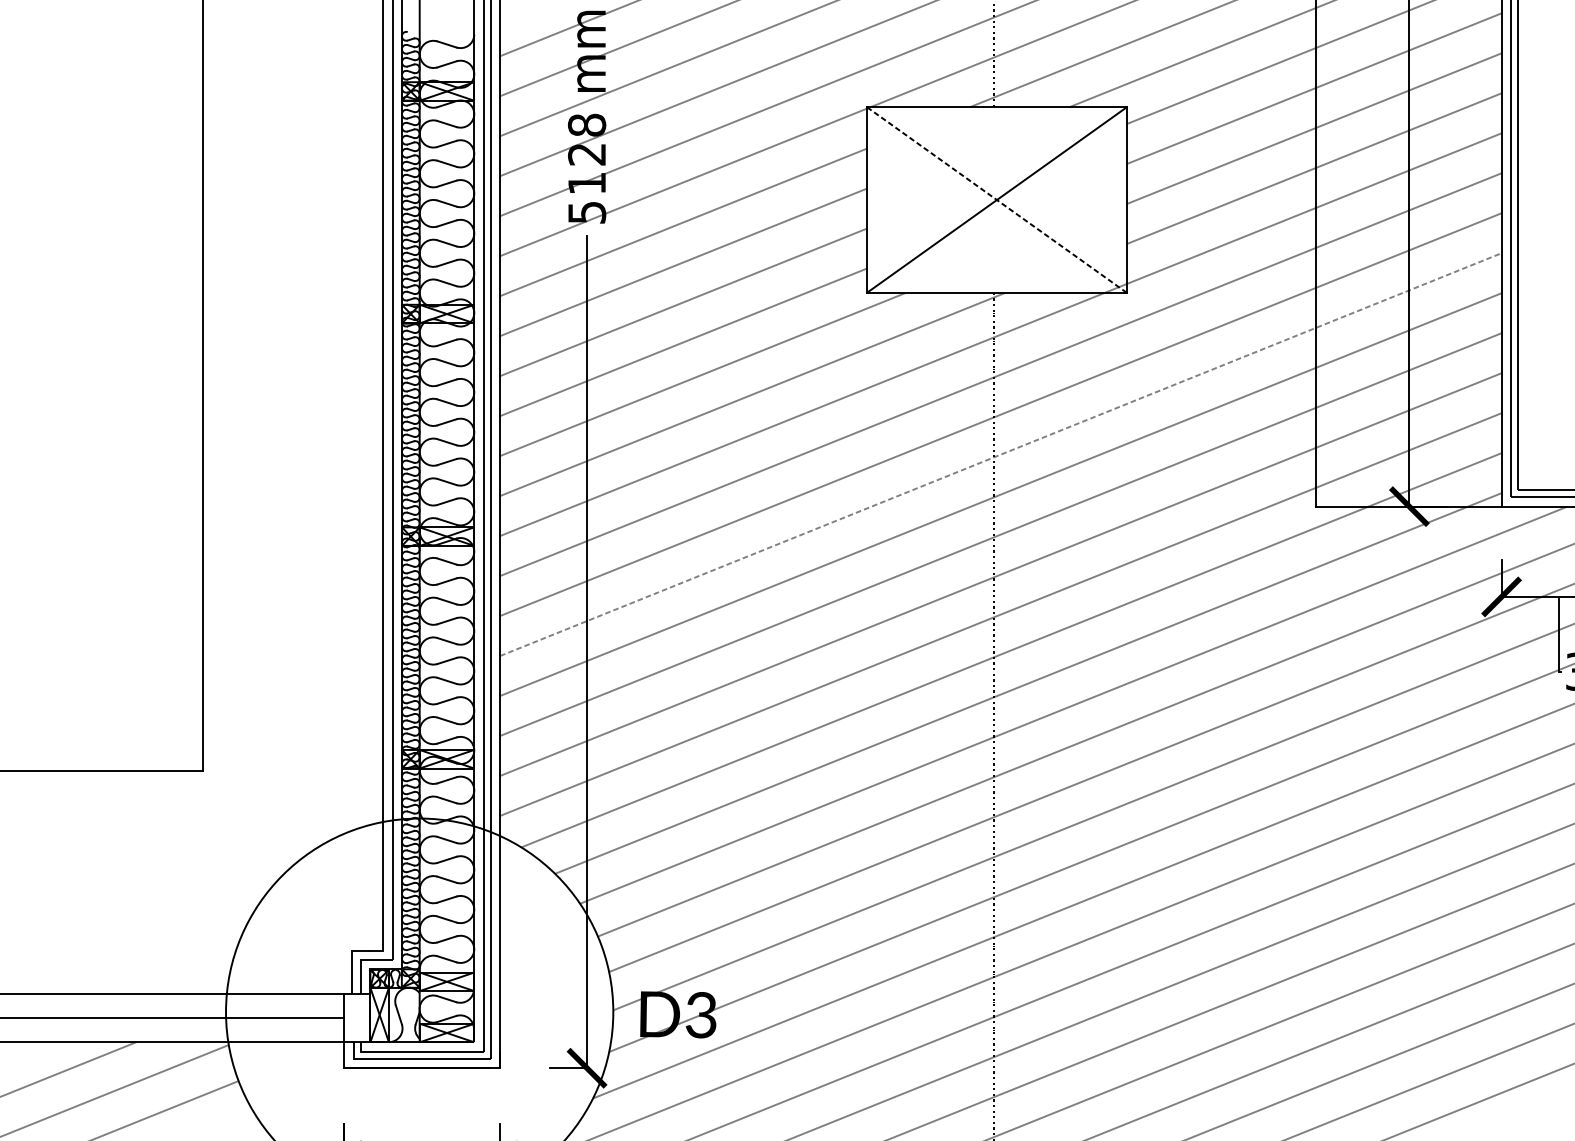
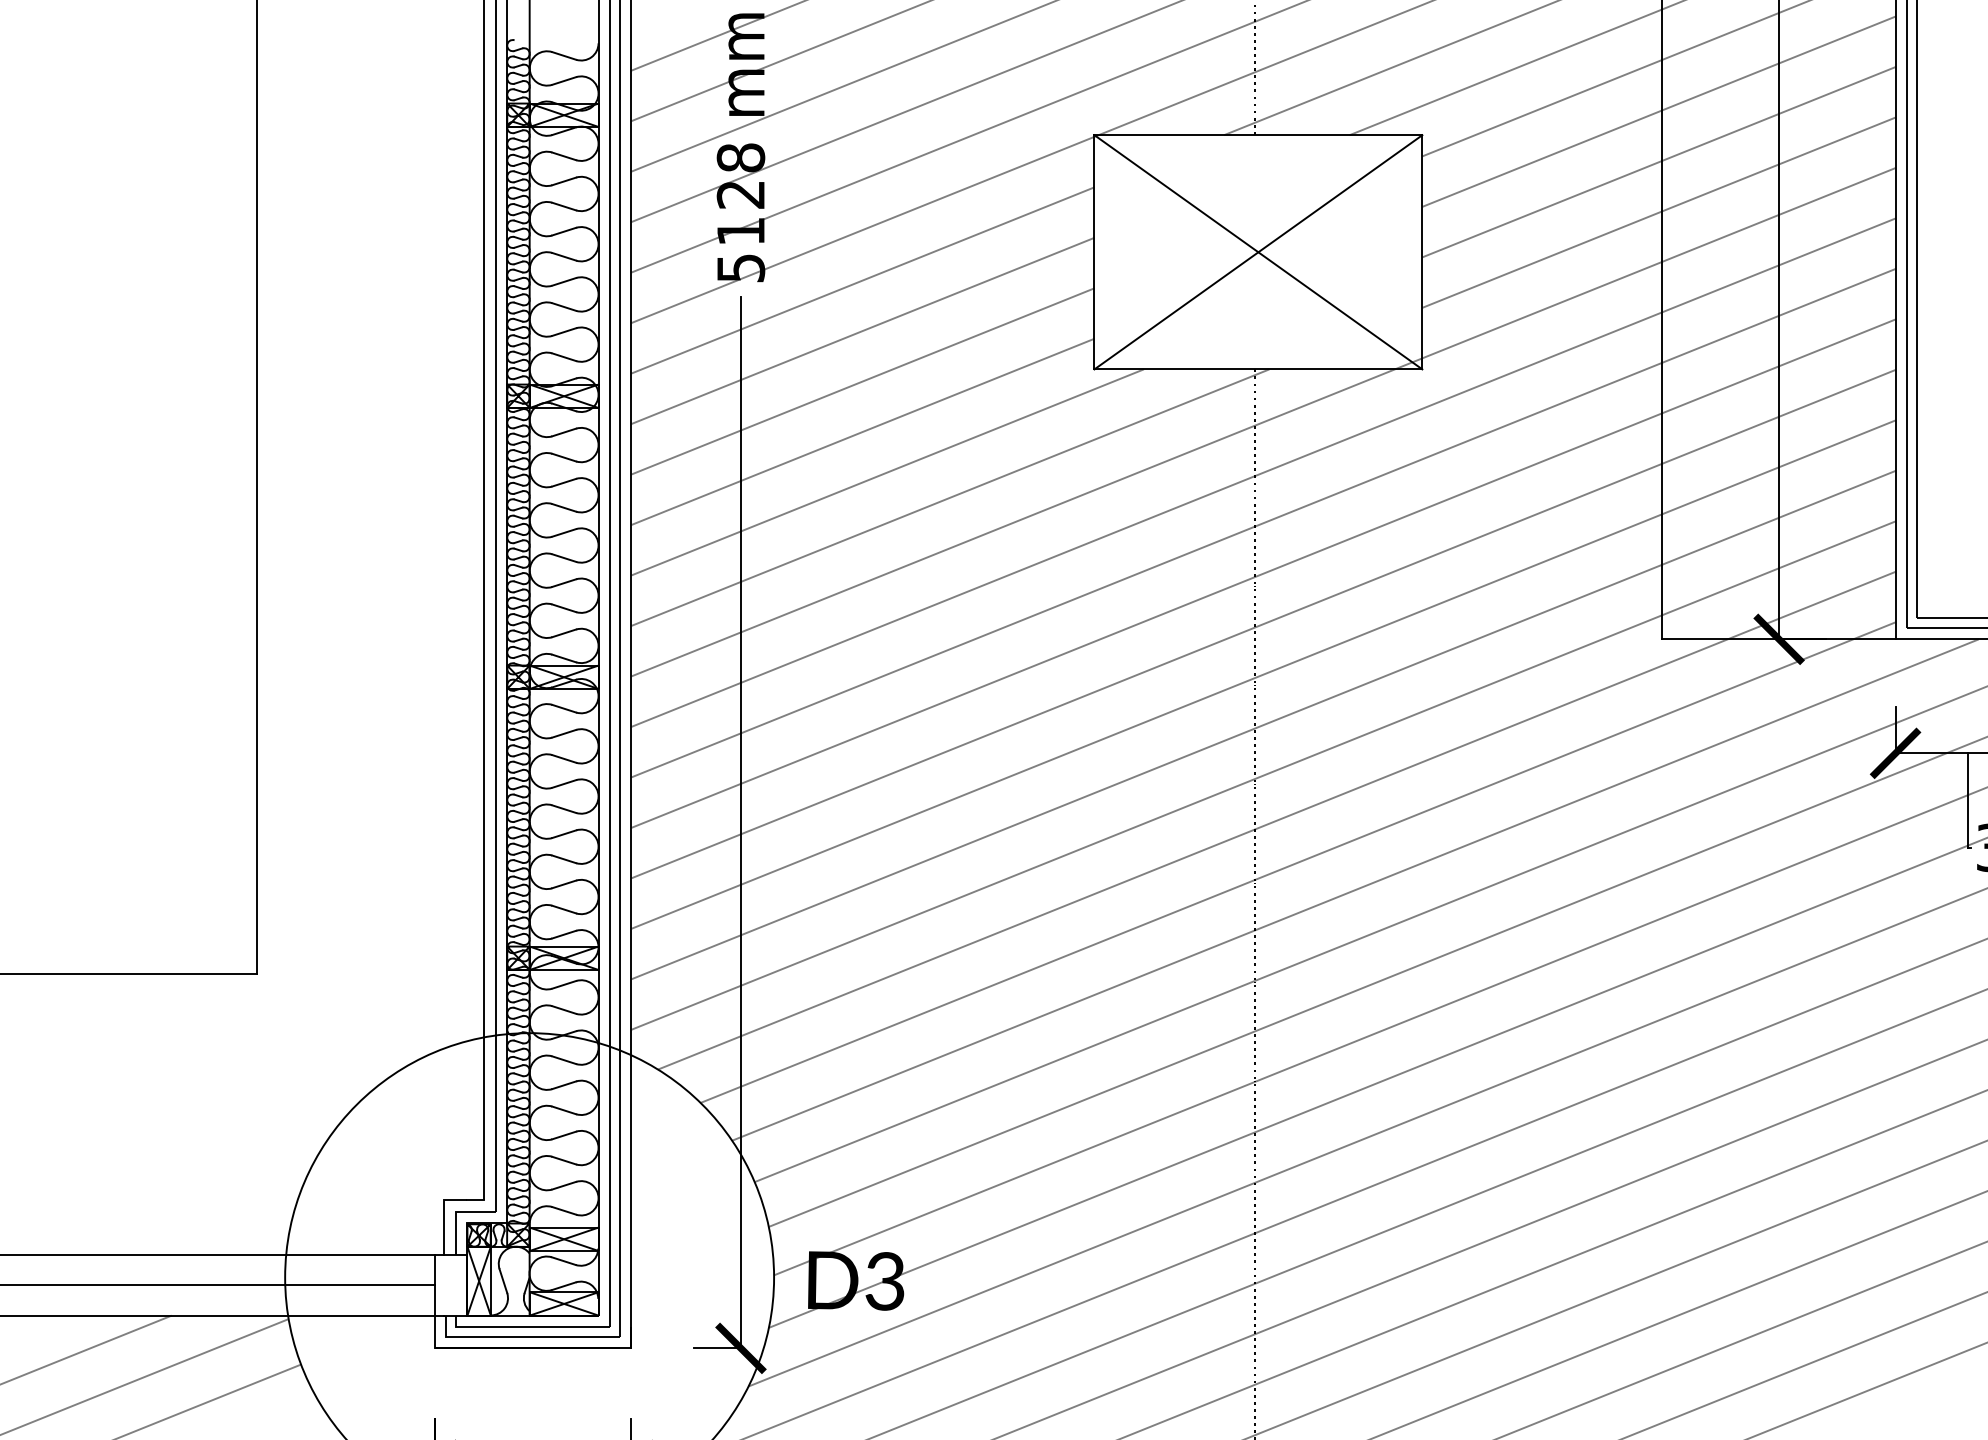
line: (997, 200) -> (1258, 252), dashed -> solid
line: (1000, 454) -> (1263, 573), dashed -> solid

